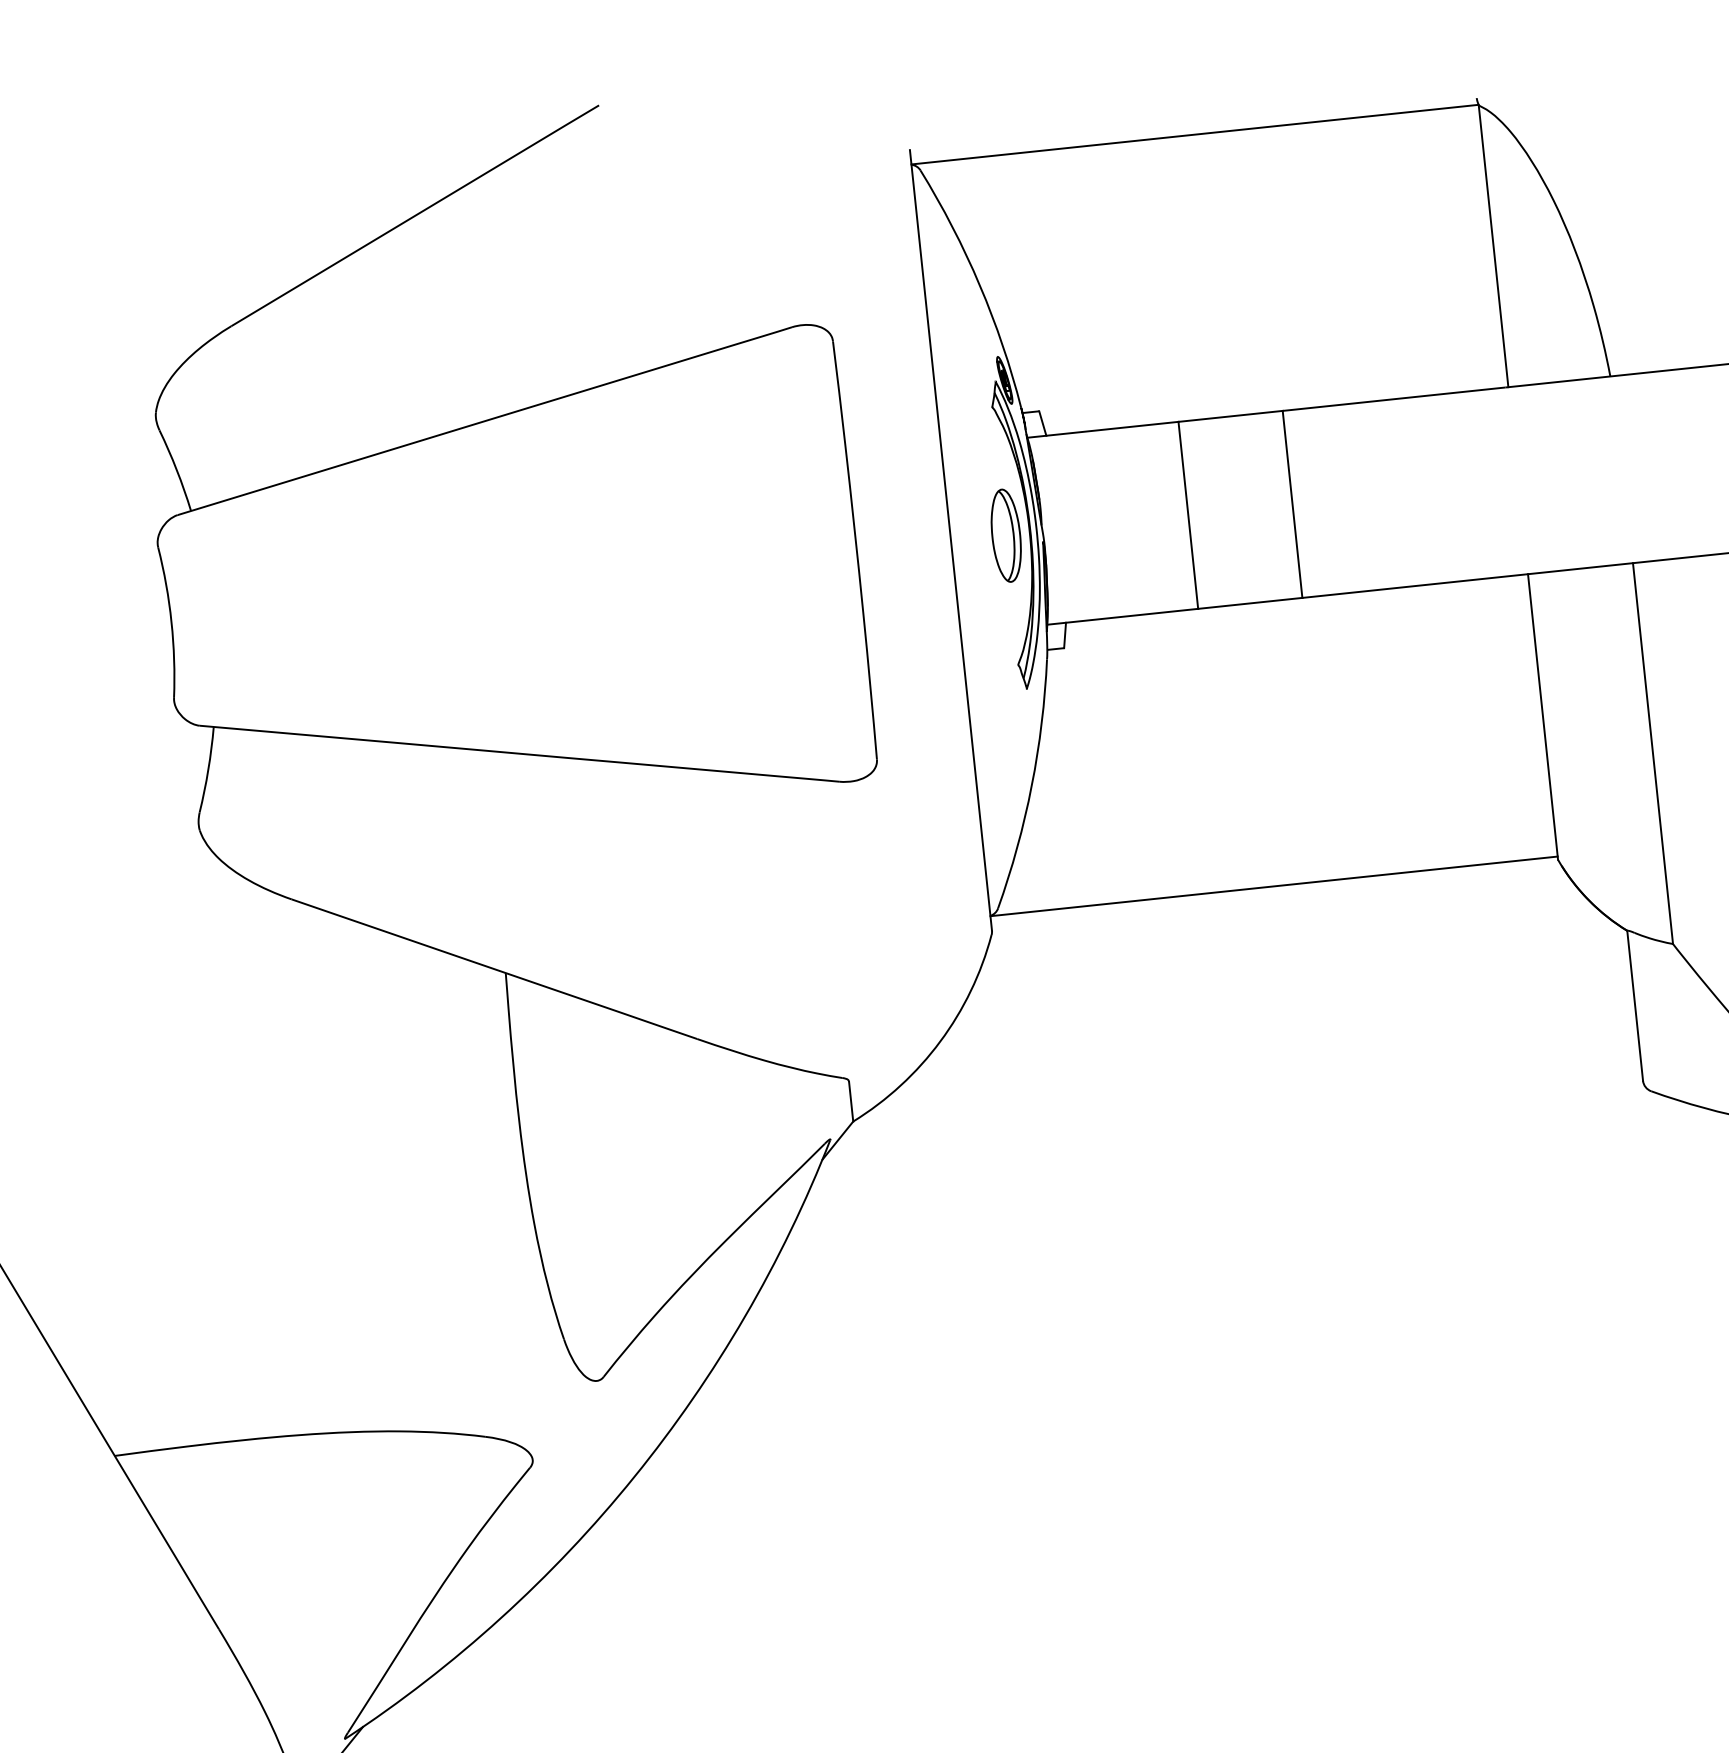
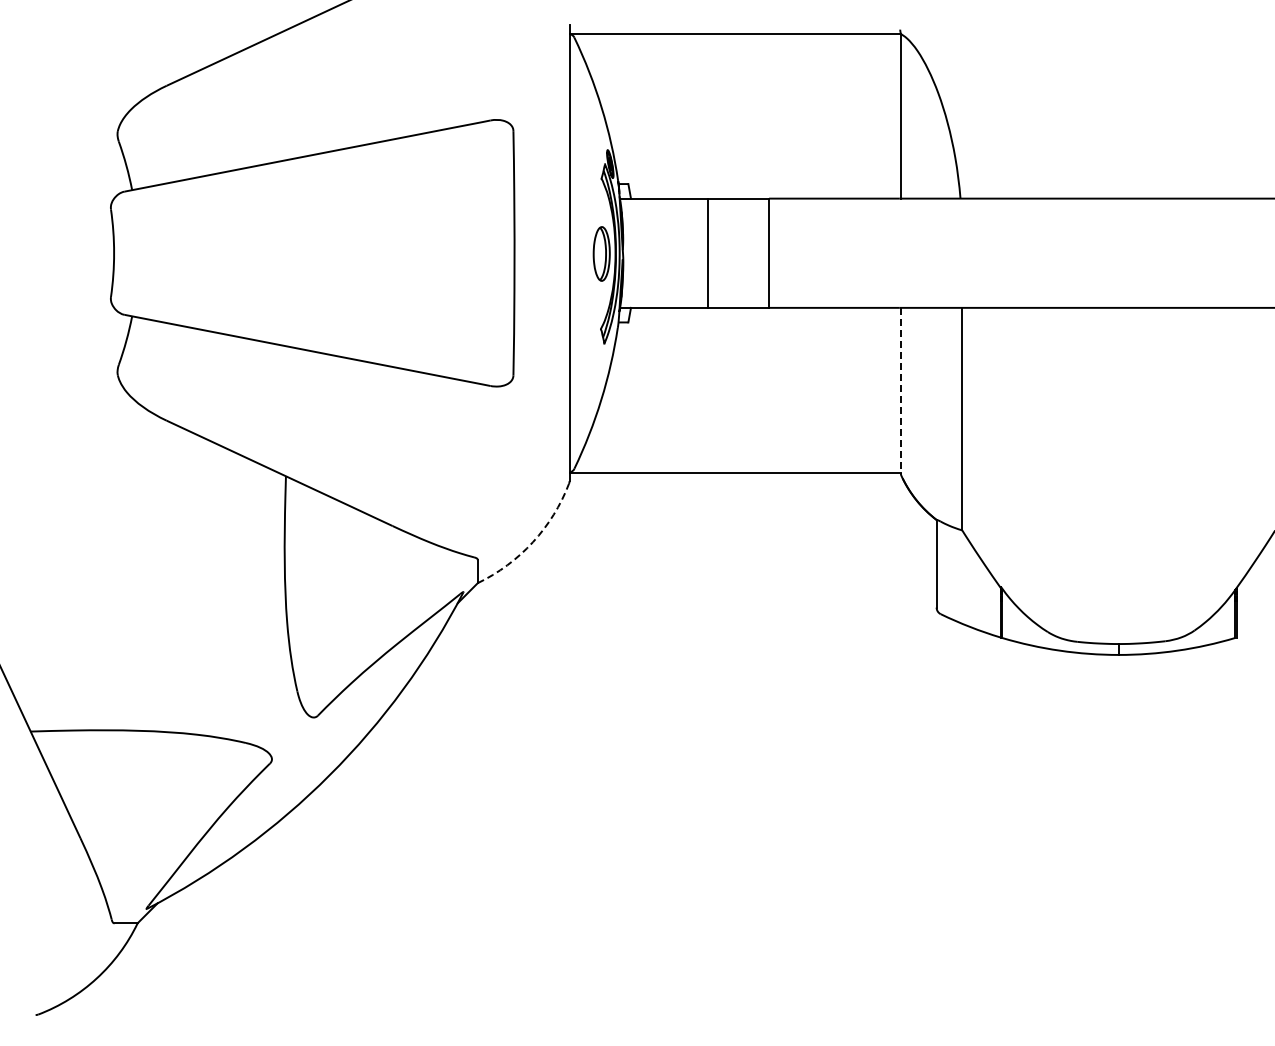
line: (1542, 717) -> (900, 391), solid -> dashed
arc: (939, 1042) -> (532, 542), solid -> dashed

